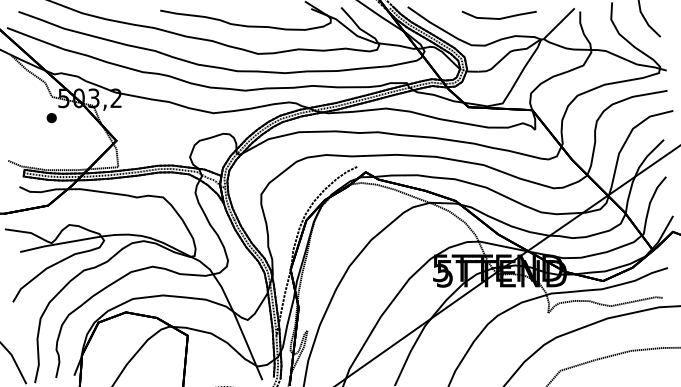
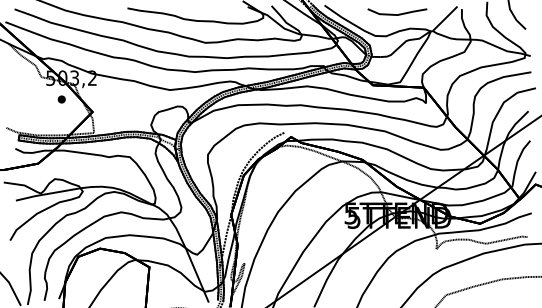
part: (51, 118) -> (61, 99), moved

